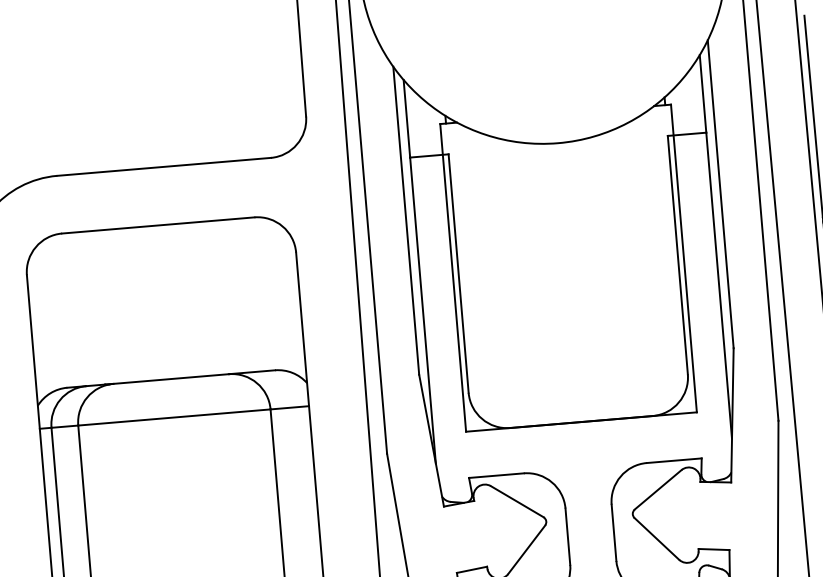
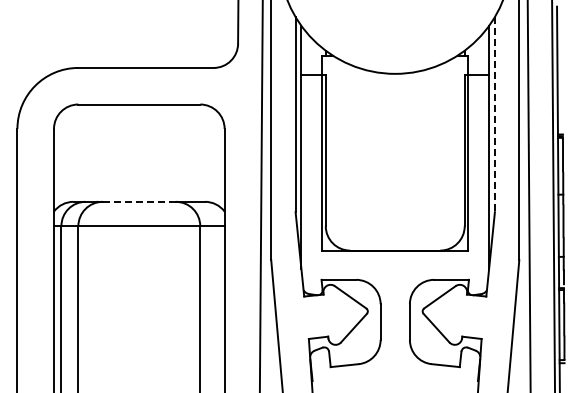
line: (720, 194) -> (494, 114), solid -> dashed
line: (171, 378) -> (139, 201), solid -> dashed

